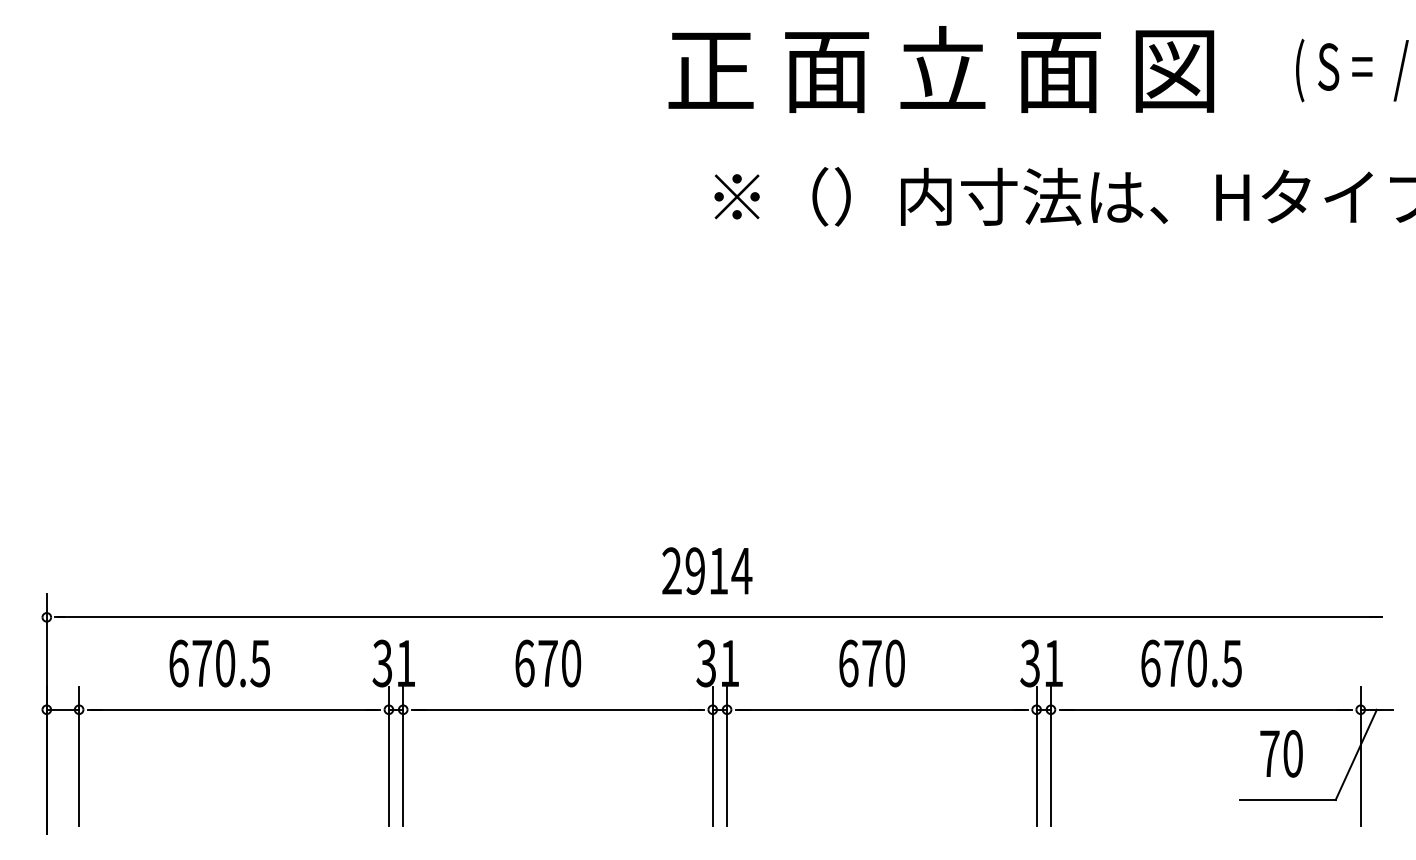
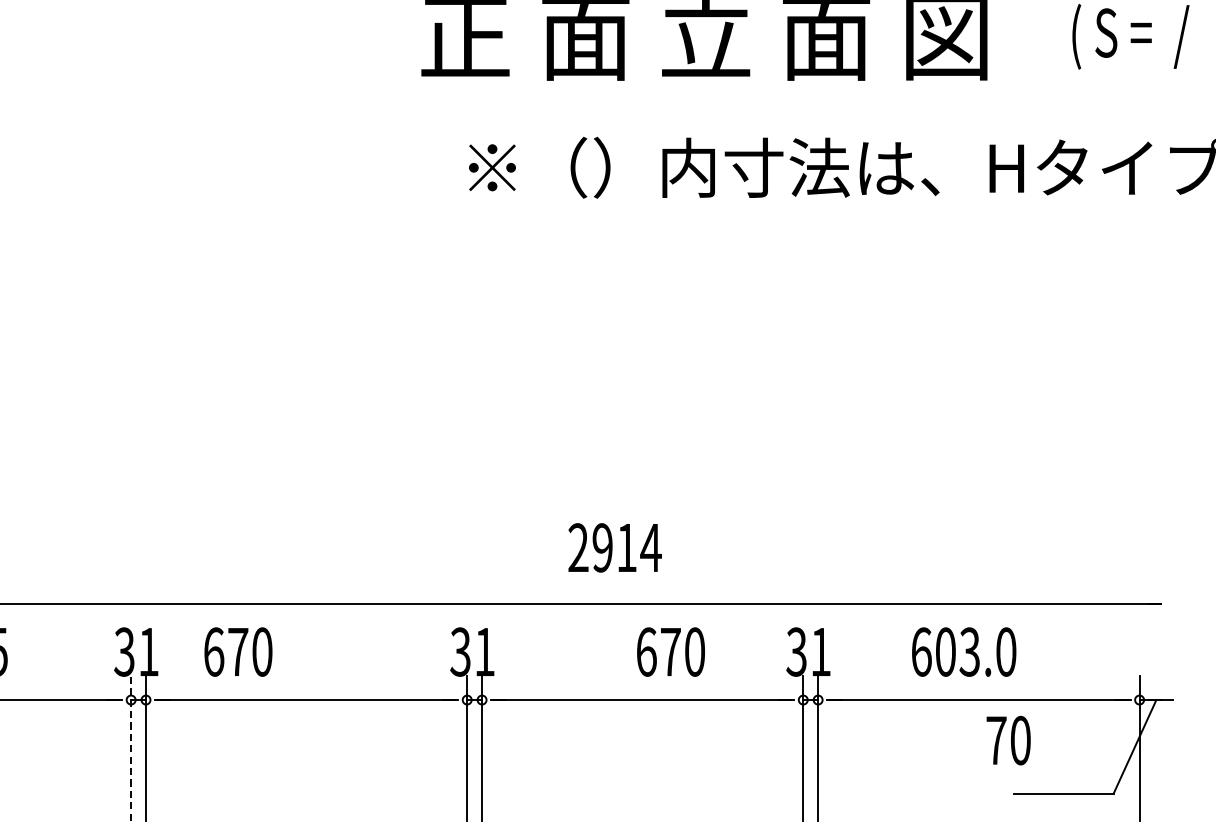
text: (707, 570) -> (615, 547), moved
text: (548, 663) -> (238, 652), moved
text: (871, 663) -> (670, 652), moved
text: (1202, 663) -> (975, 652), 670.5 -> 603.0
text: (1281, 753) -> (1008, 740), moved
line: (388, 756) -> (130, 748), solid -> dashed

